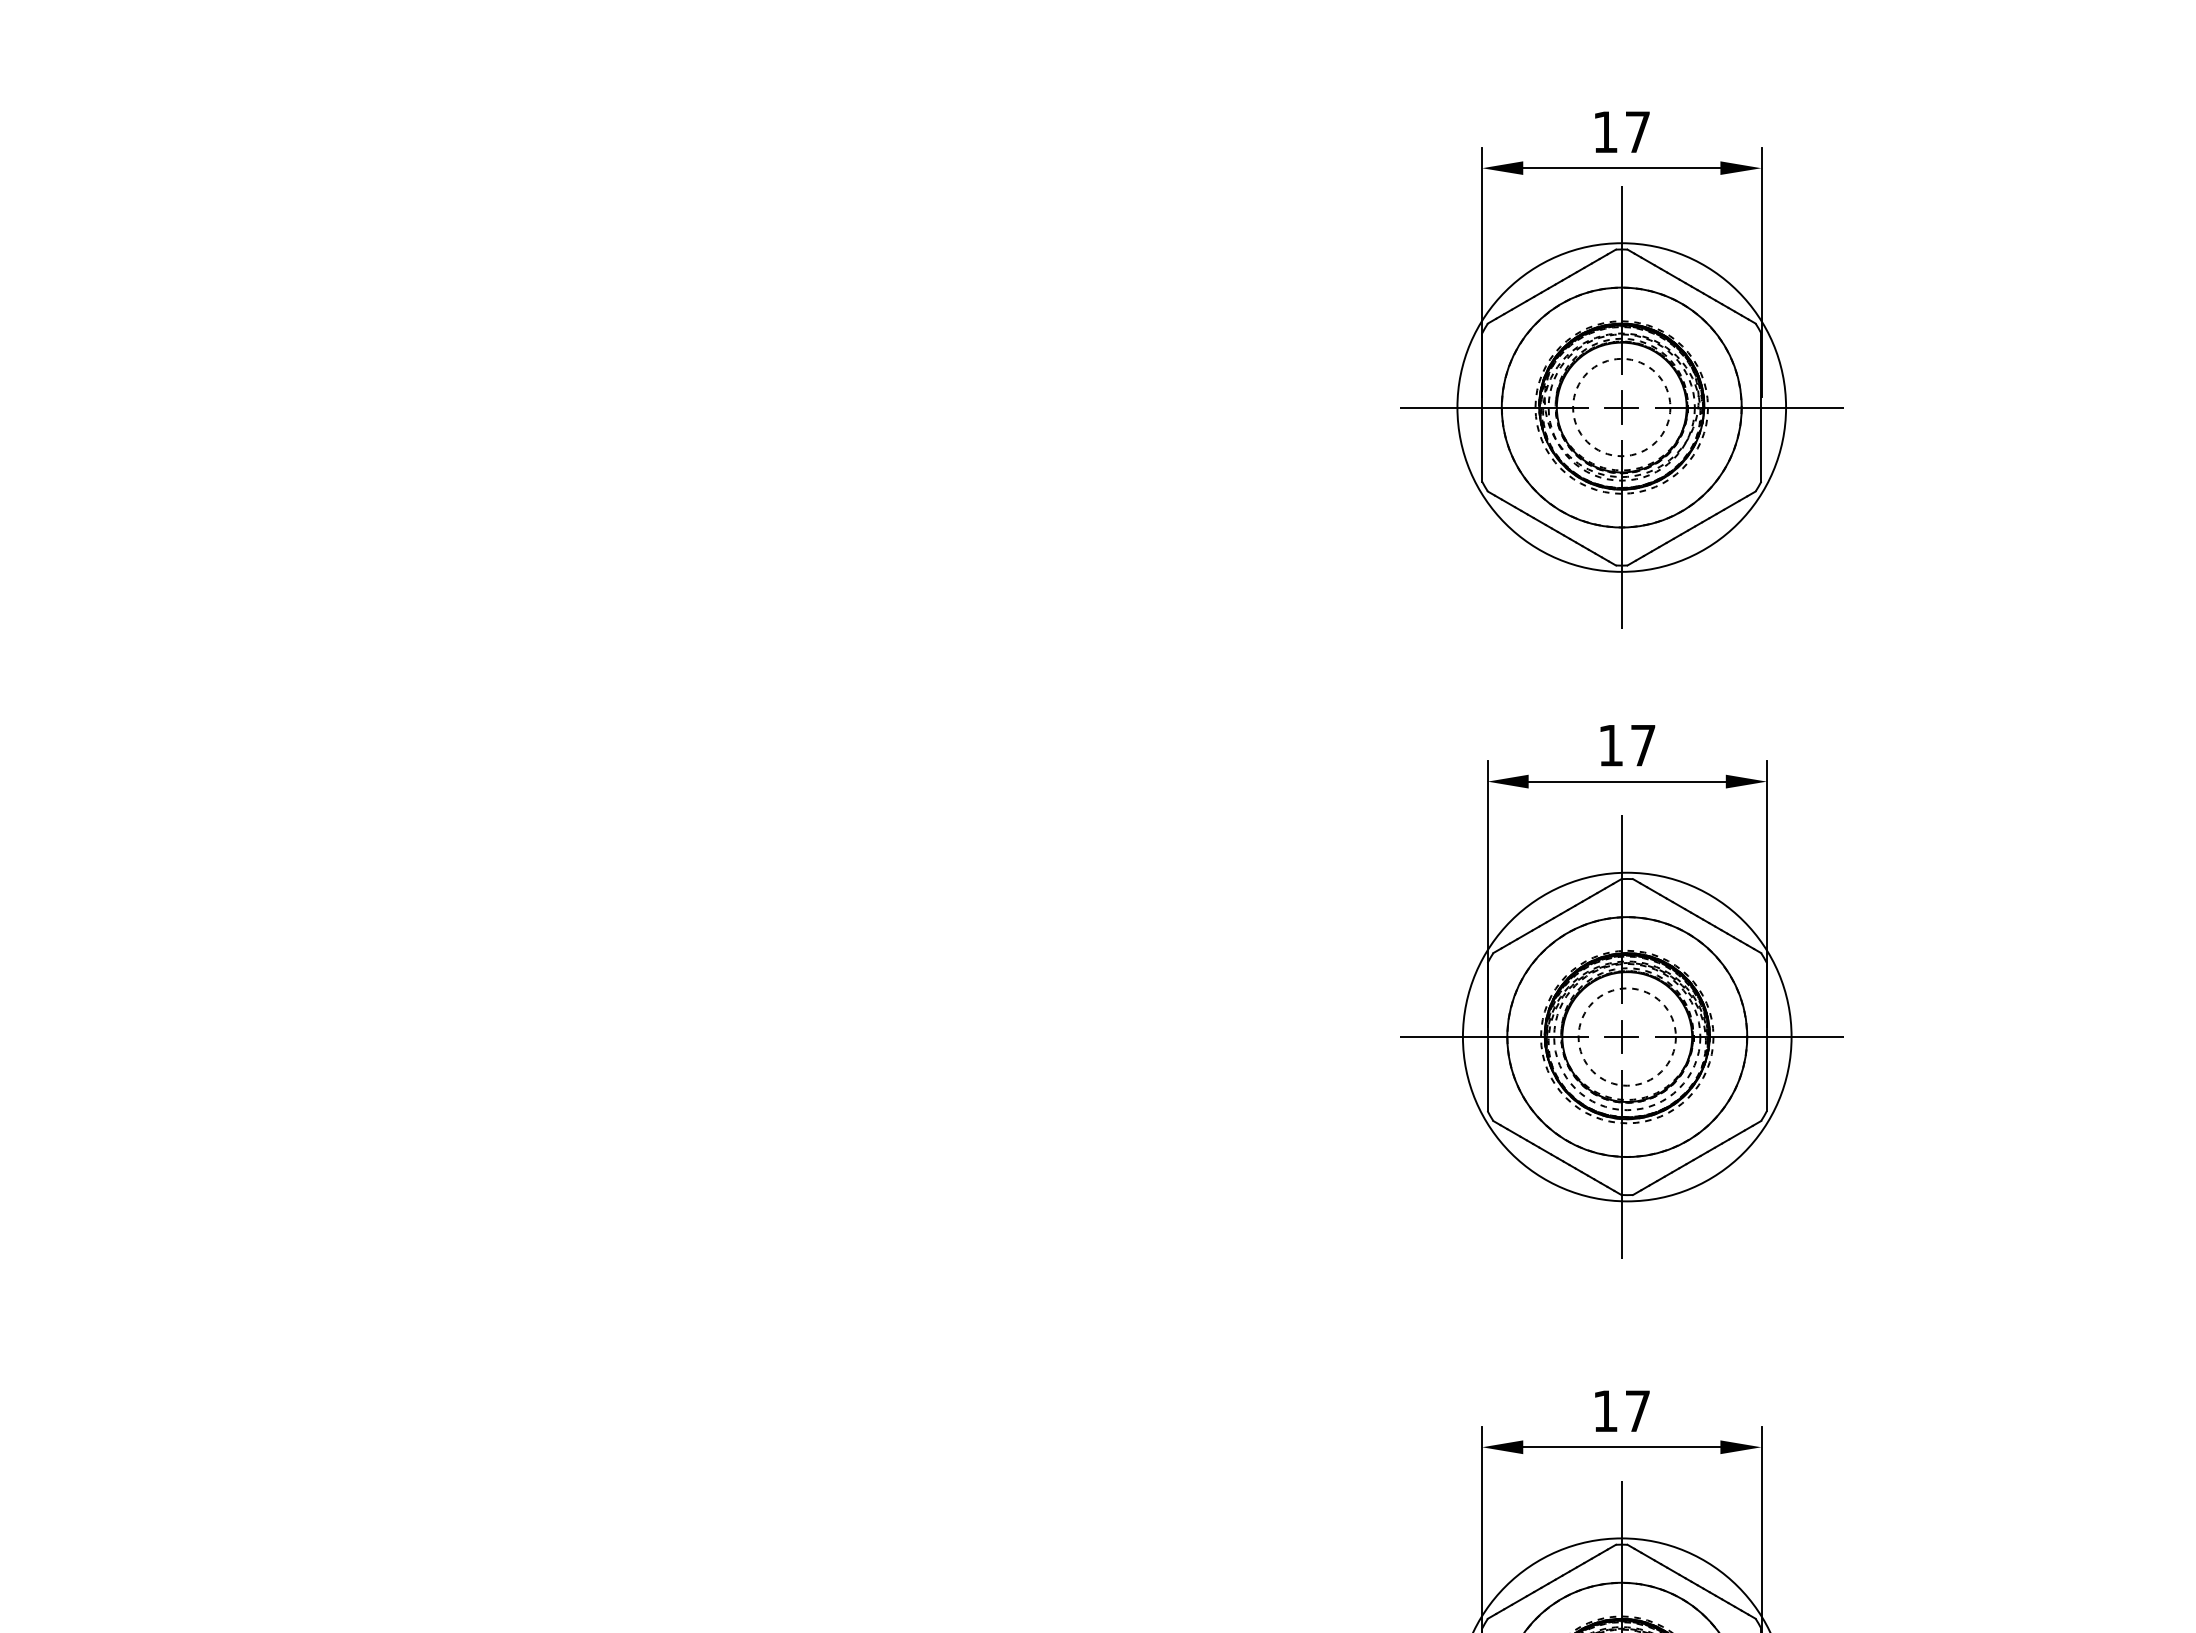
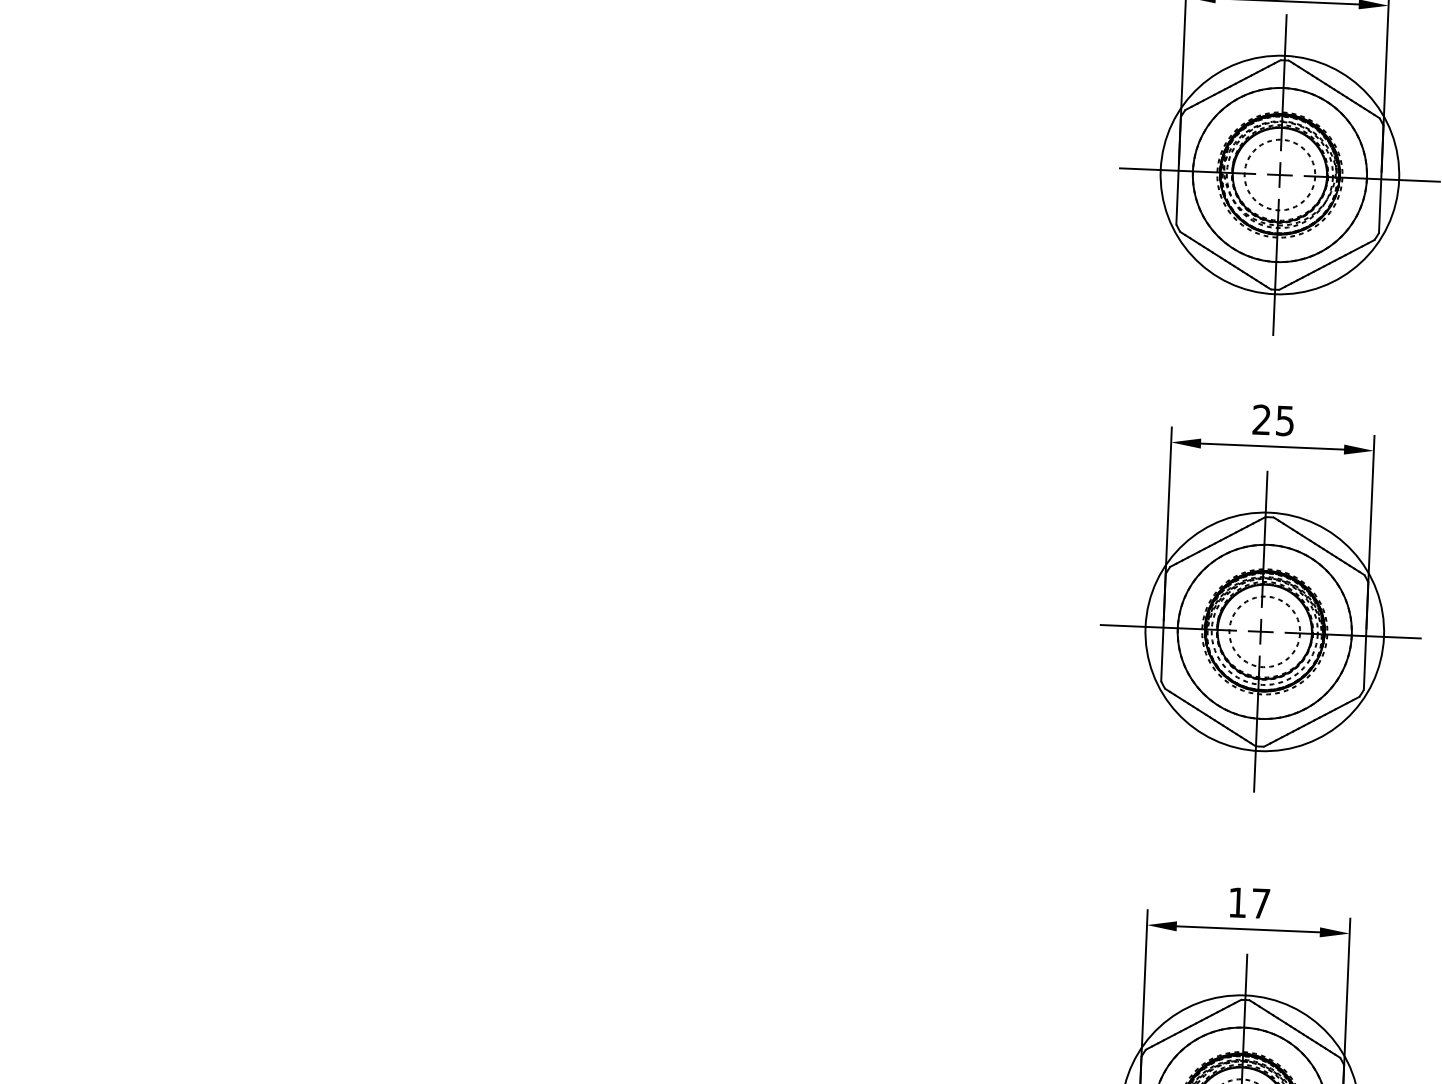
text: (1626, 745) -> (1273, 420), 17 -> 25

